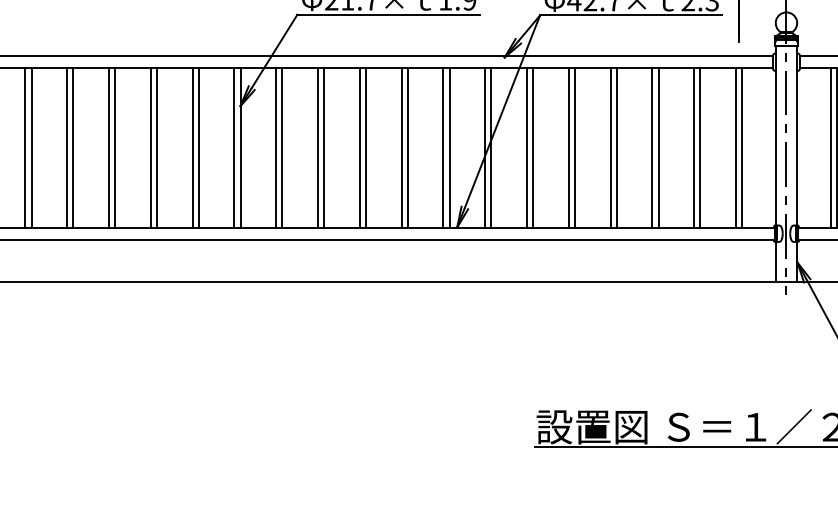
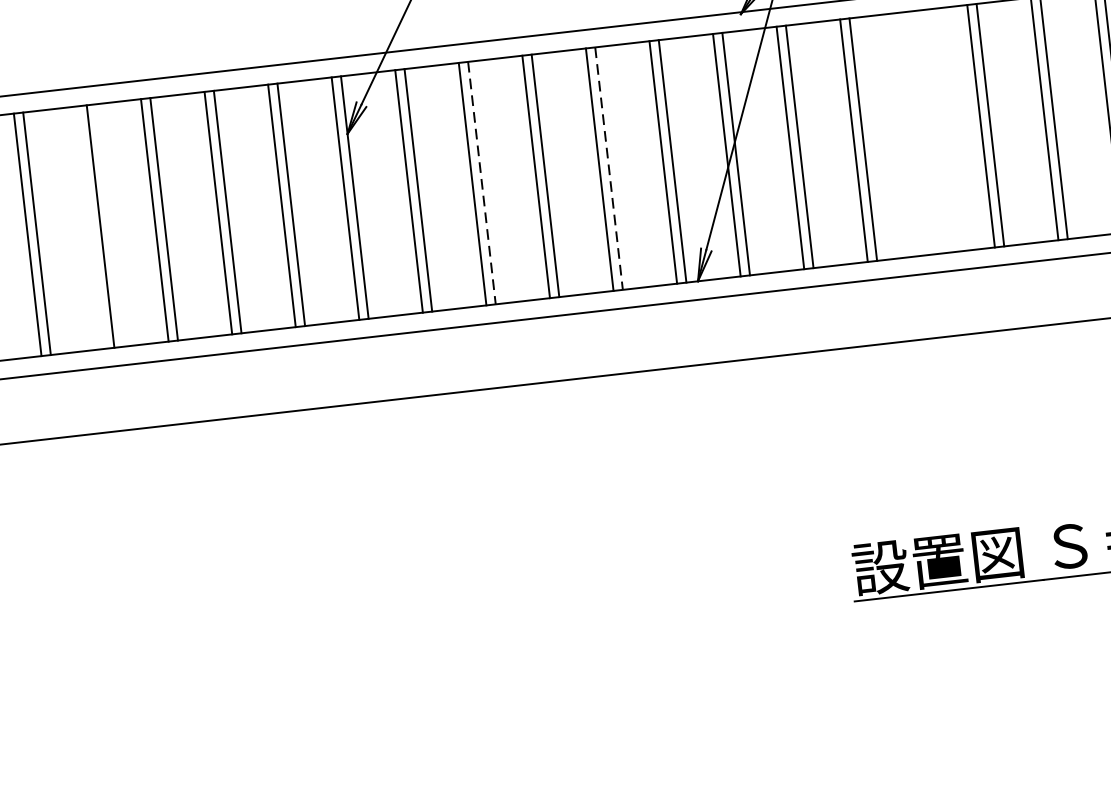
line: (67, 147) -> (91, 226), removed
line: (324, 147) -> (482, 182), solid -> dashed
line: (407, 147) -> (608, 167), solid -> dashed
line: (610, 147) -> (917, 132), removed
line: (616, 147) -> (926, 131), removed

